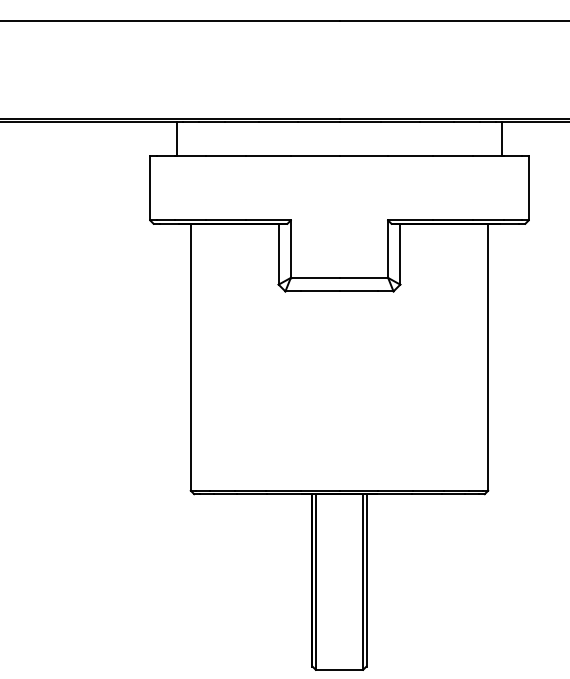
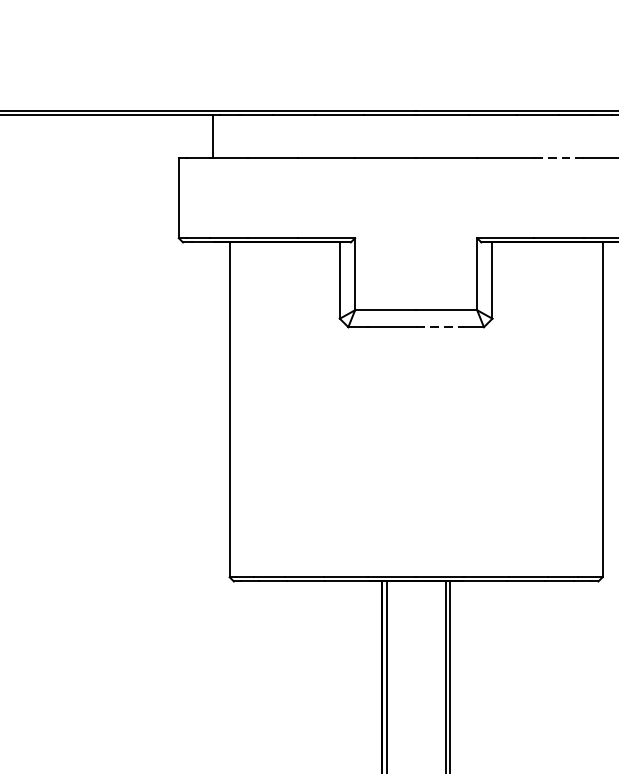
line: (453, 156) -> (559, 157), solid -> dashed
line: (359, 291) -> (441, 327), solid -> dashed

